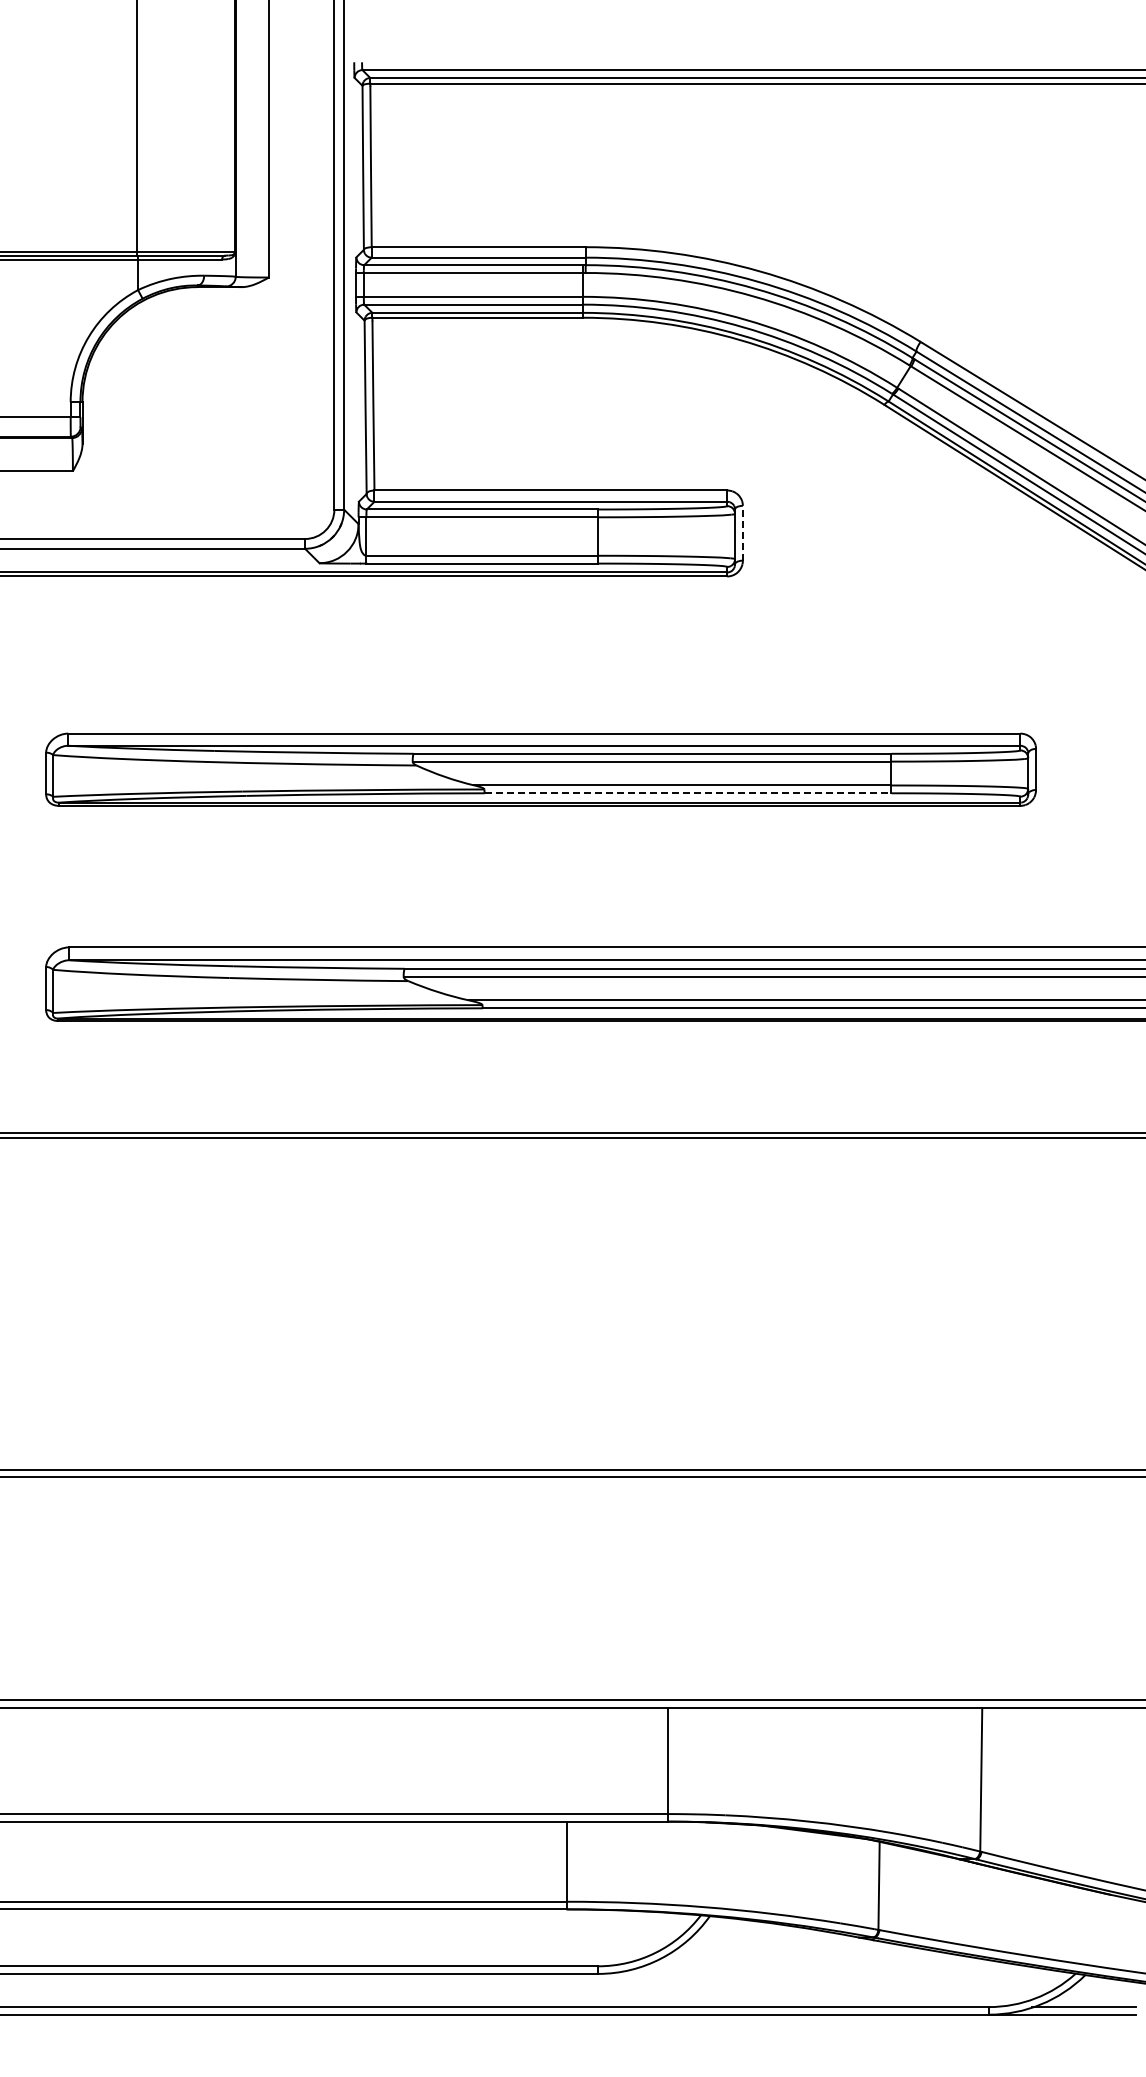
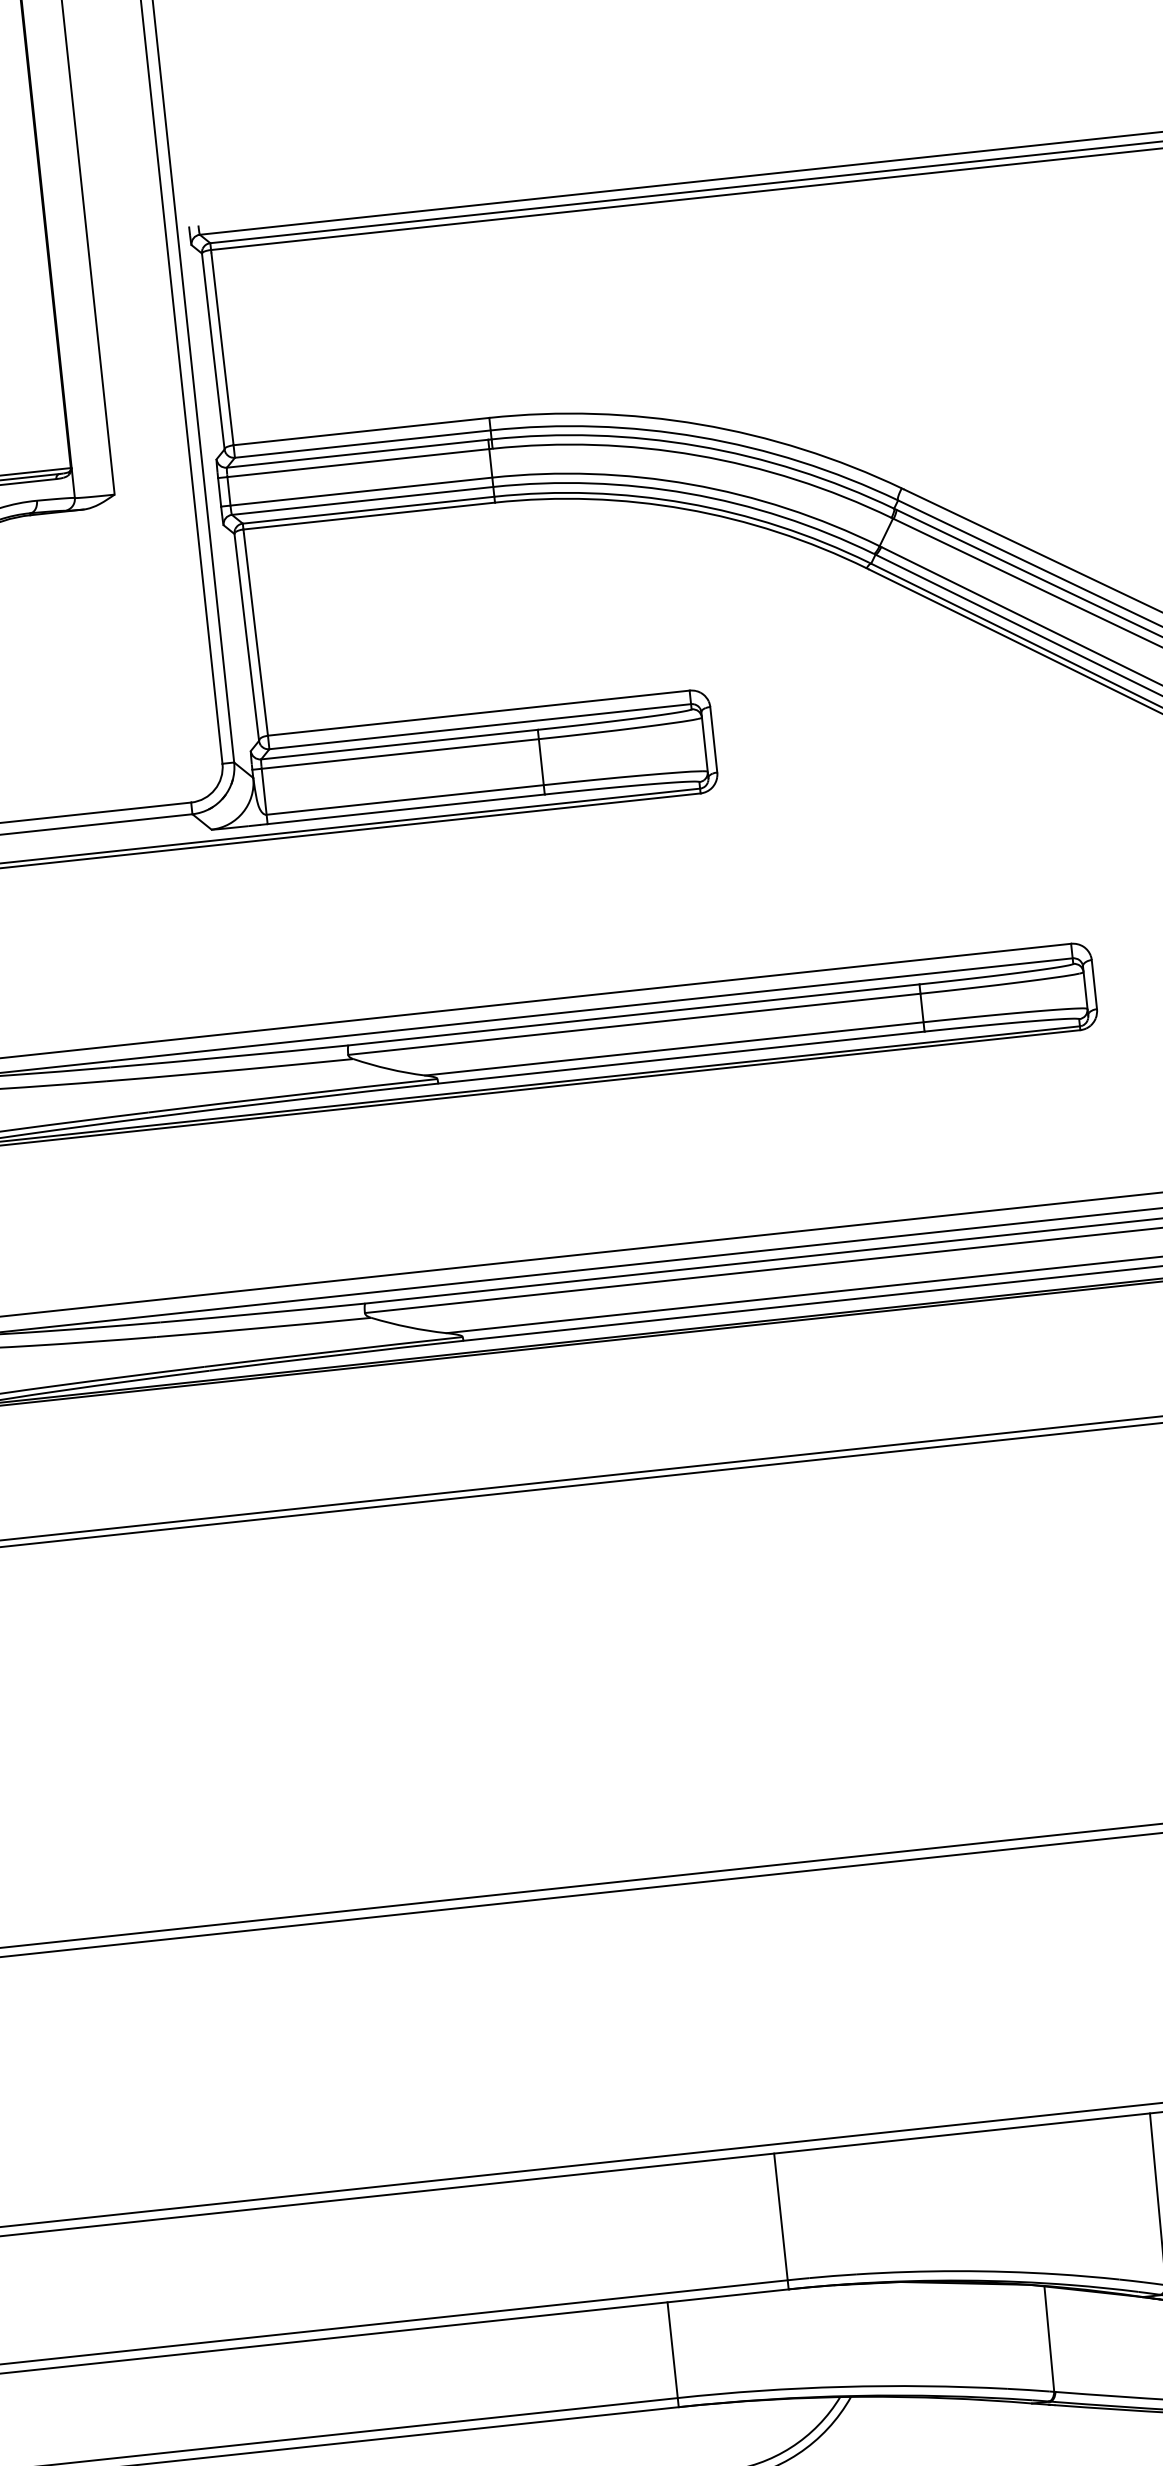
line: (742, 532) -> (713, 738), dashed -> solid
line: (688, 793) -> (682, 1057), dashed -> solid

